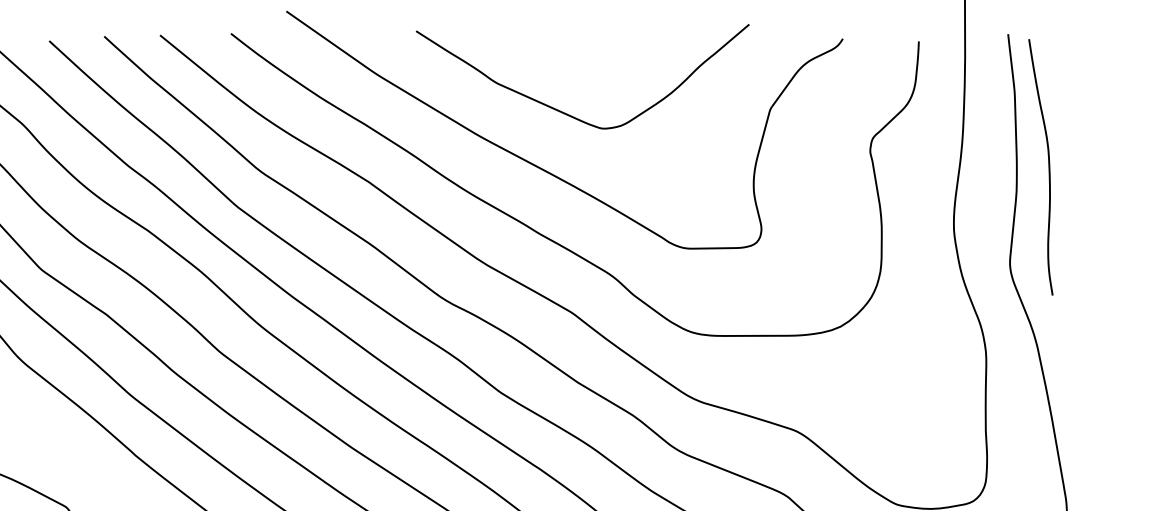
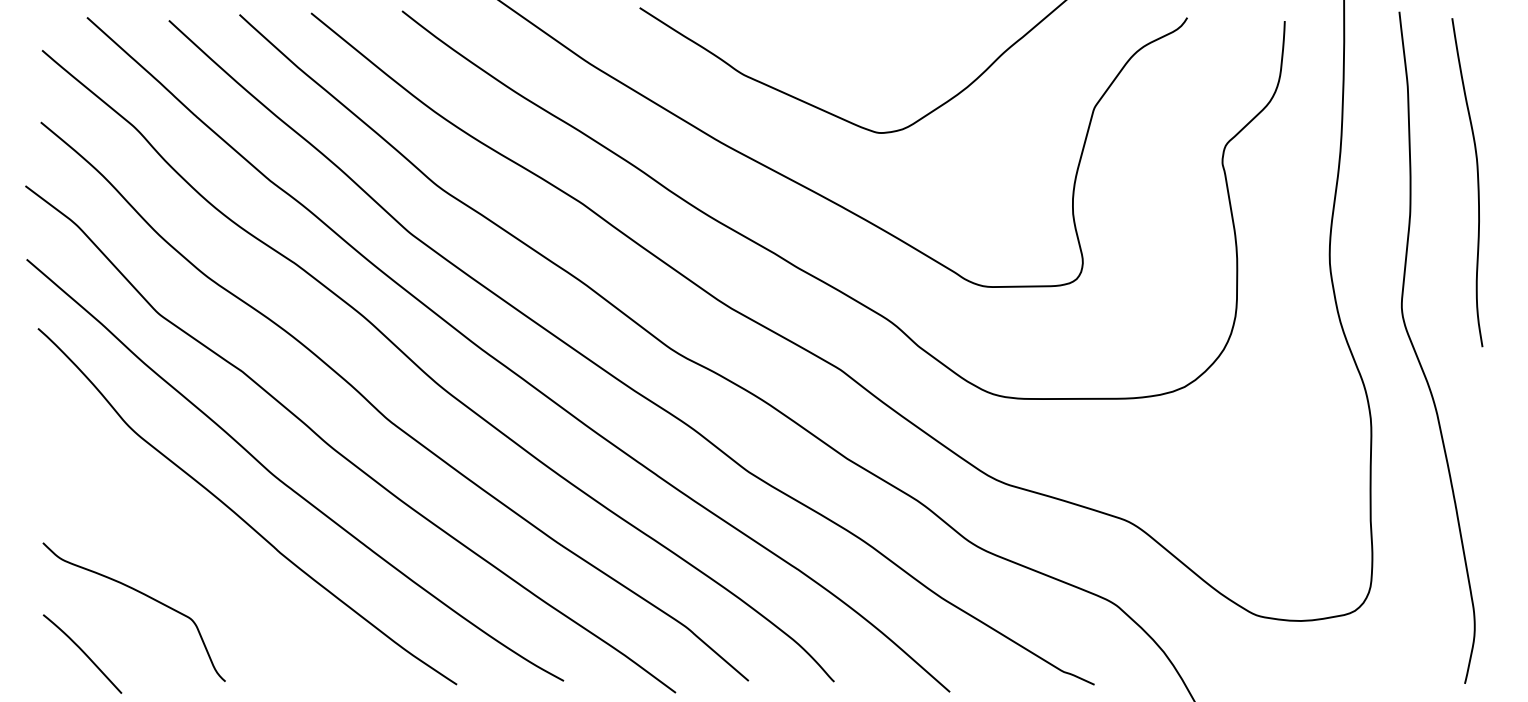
curve: (1048, 167) -> (1477, 182), moved

